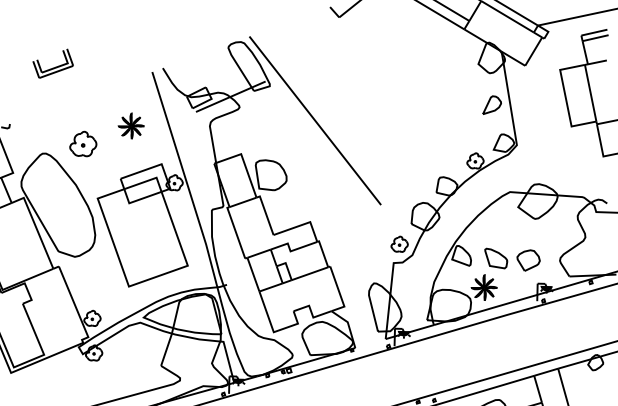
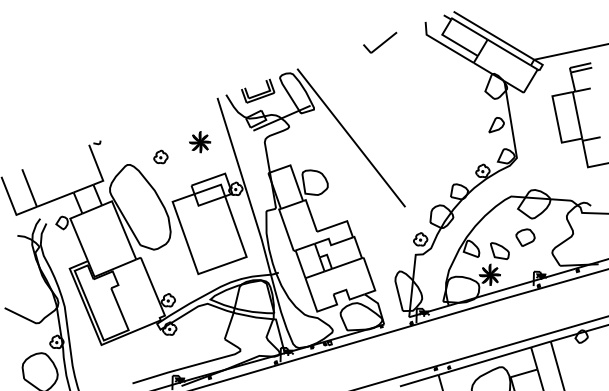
part: (53, 62) -> (258, 90), moved
part: (82, 143) -> (160, 156), size x0.62
part: (528, 260) -> (525, 237), moved

